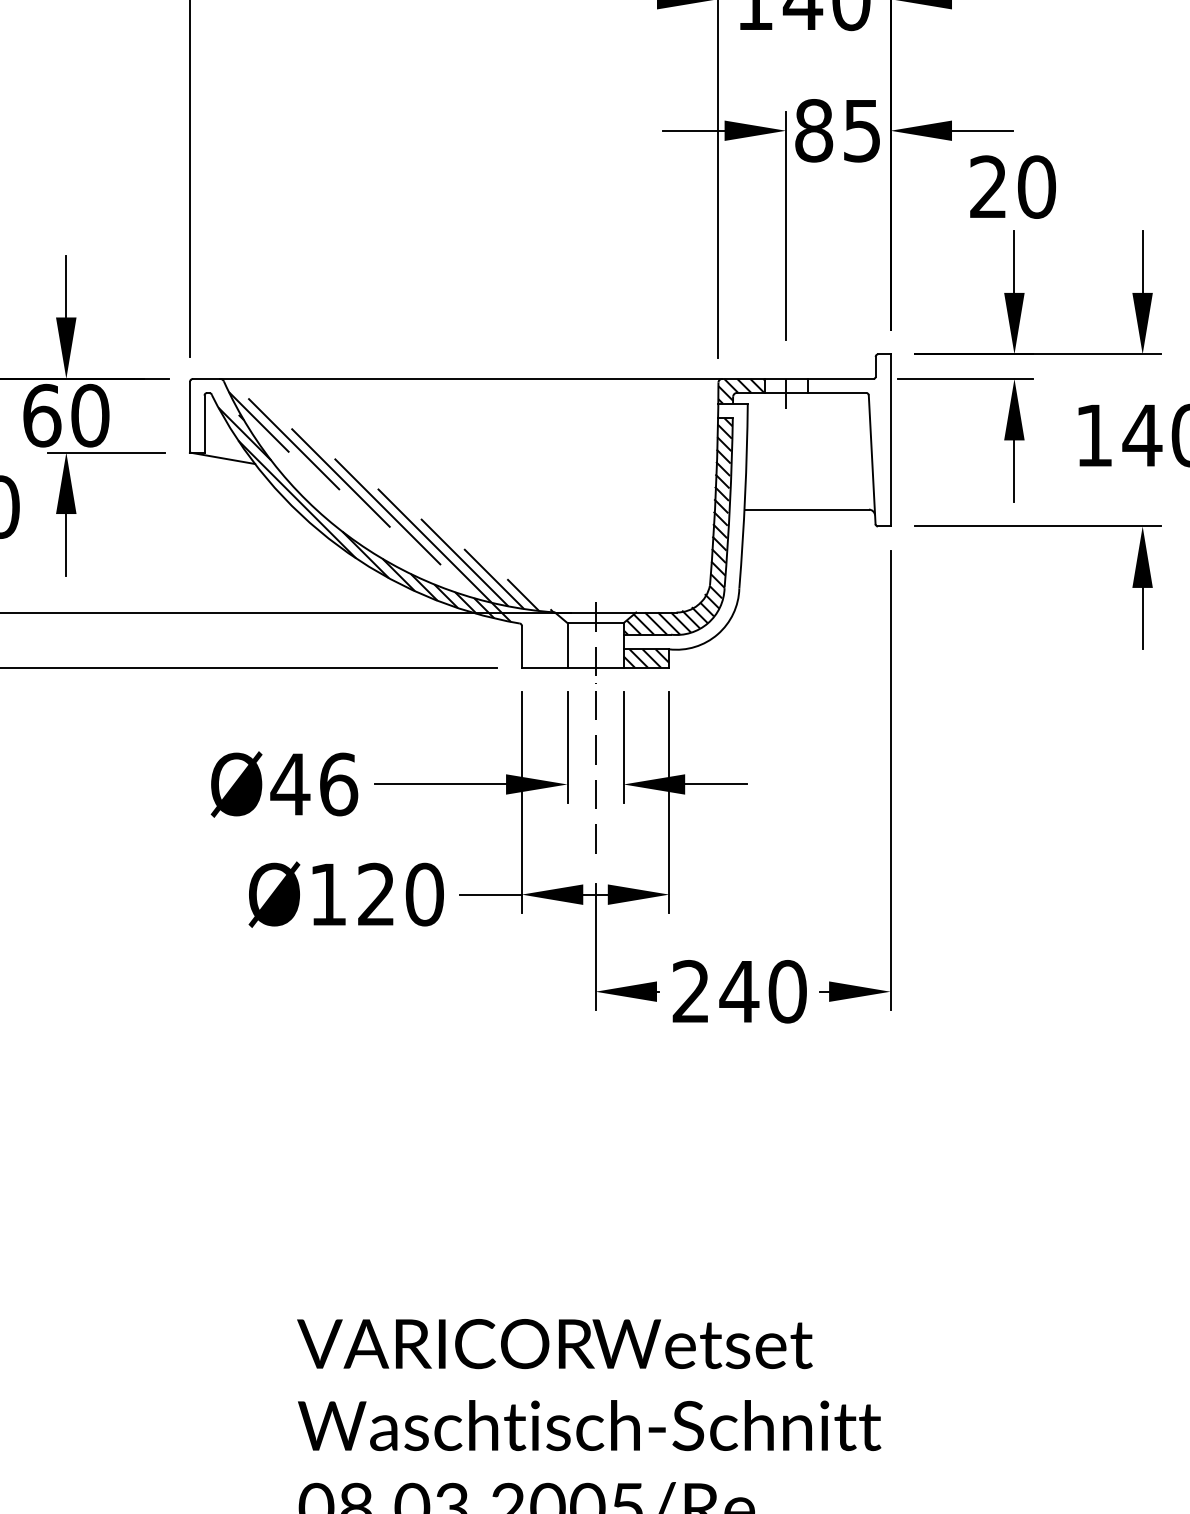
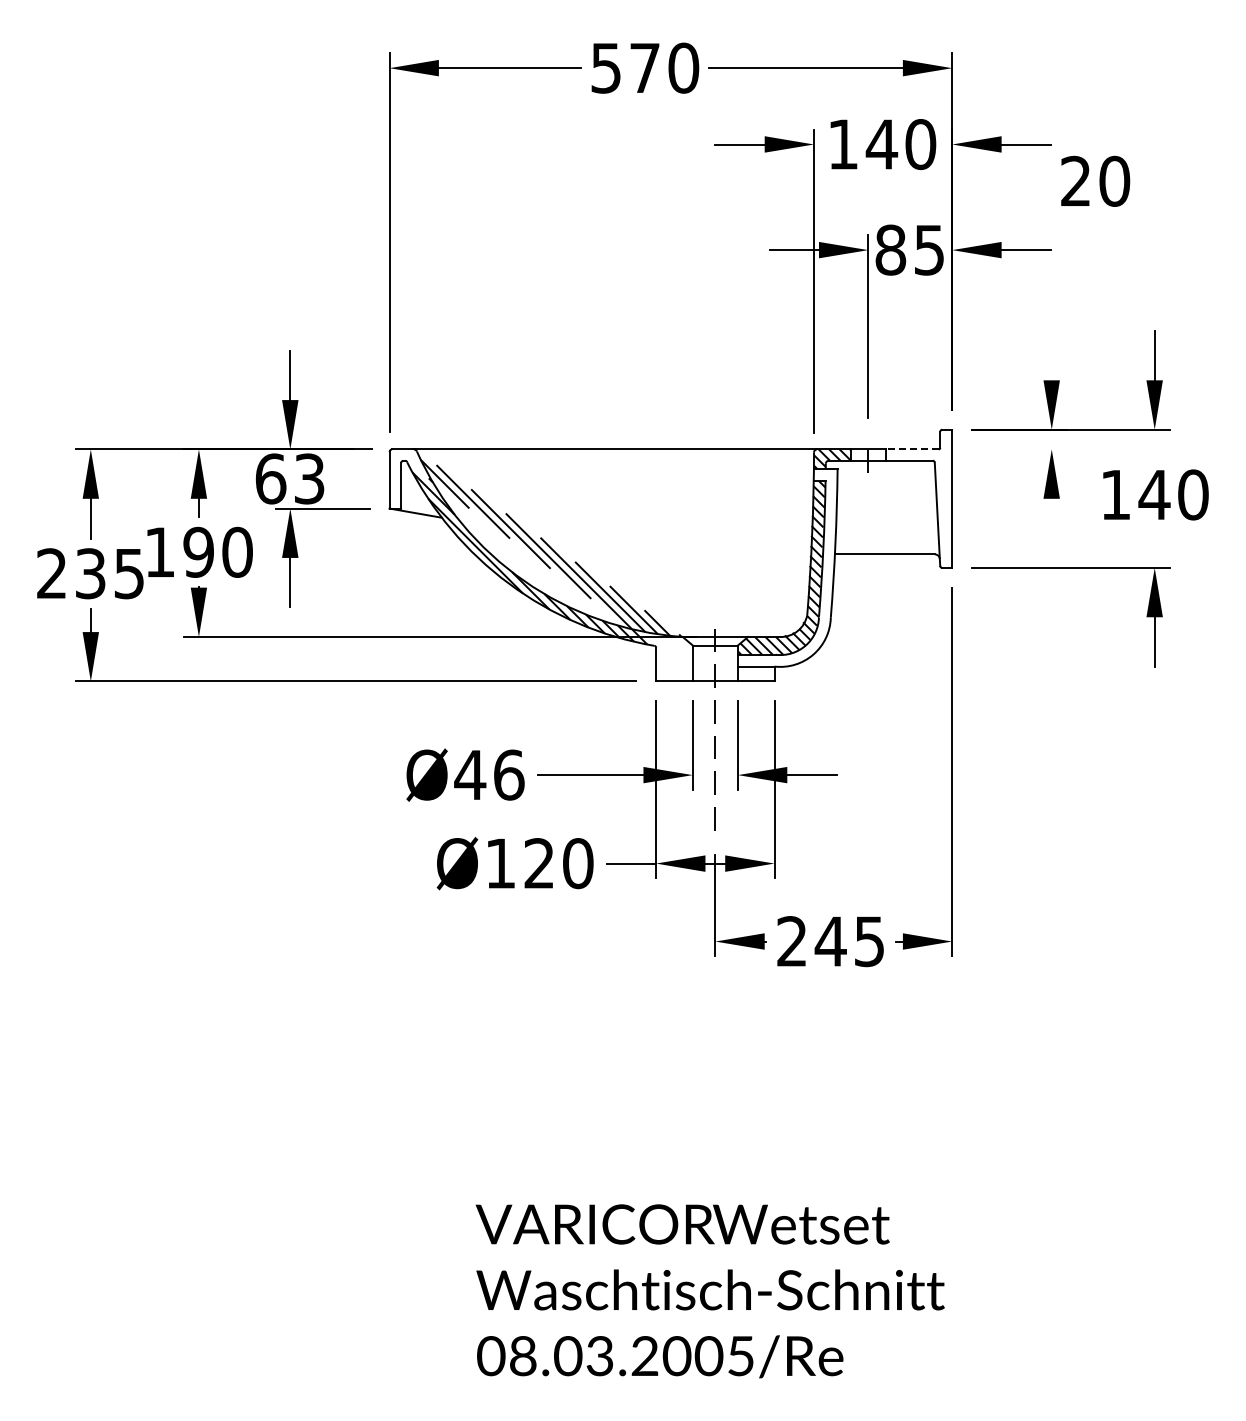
text: (1012, 186) -> (1095, 180), moved
line: (1014, 261) -> (1051, 355), removed
line: (841, 379) -> (912, 449), solid -> dashed
line: (965, 379) -> (1012, 449), removed
text: (90, 415) -> (309, 478), 60 -> 63
line: (1014, 471) -> (1051, 523), removed
hatch: (645, 657) -> (755, 673), removed
text: (787, 991) -> (869, 941), 240 -> 245

